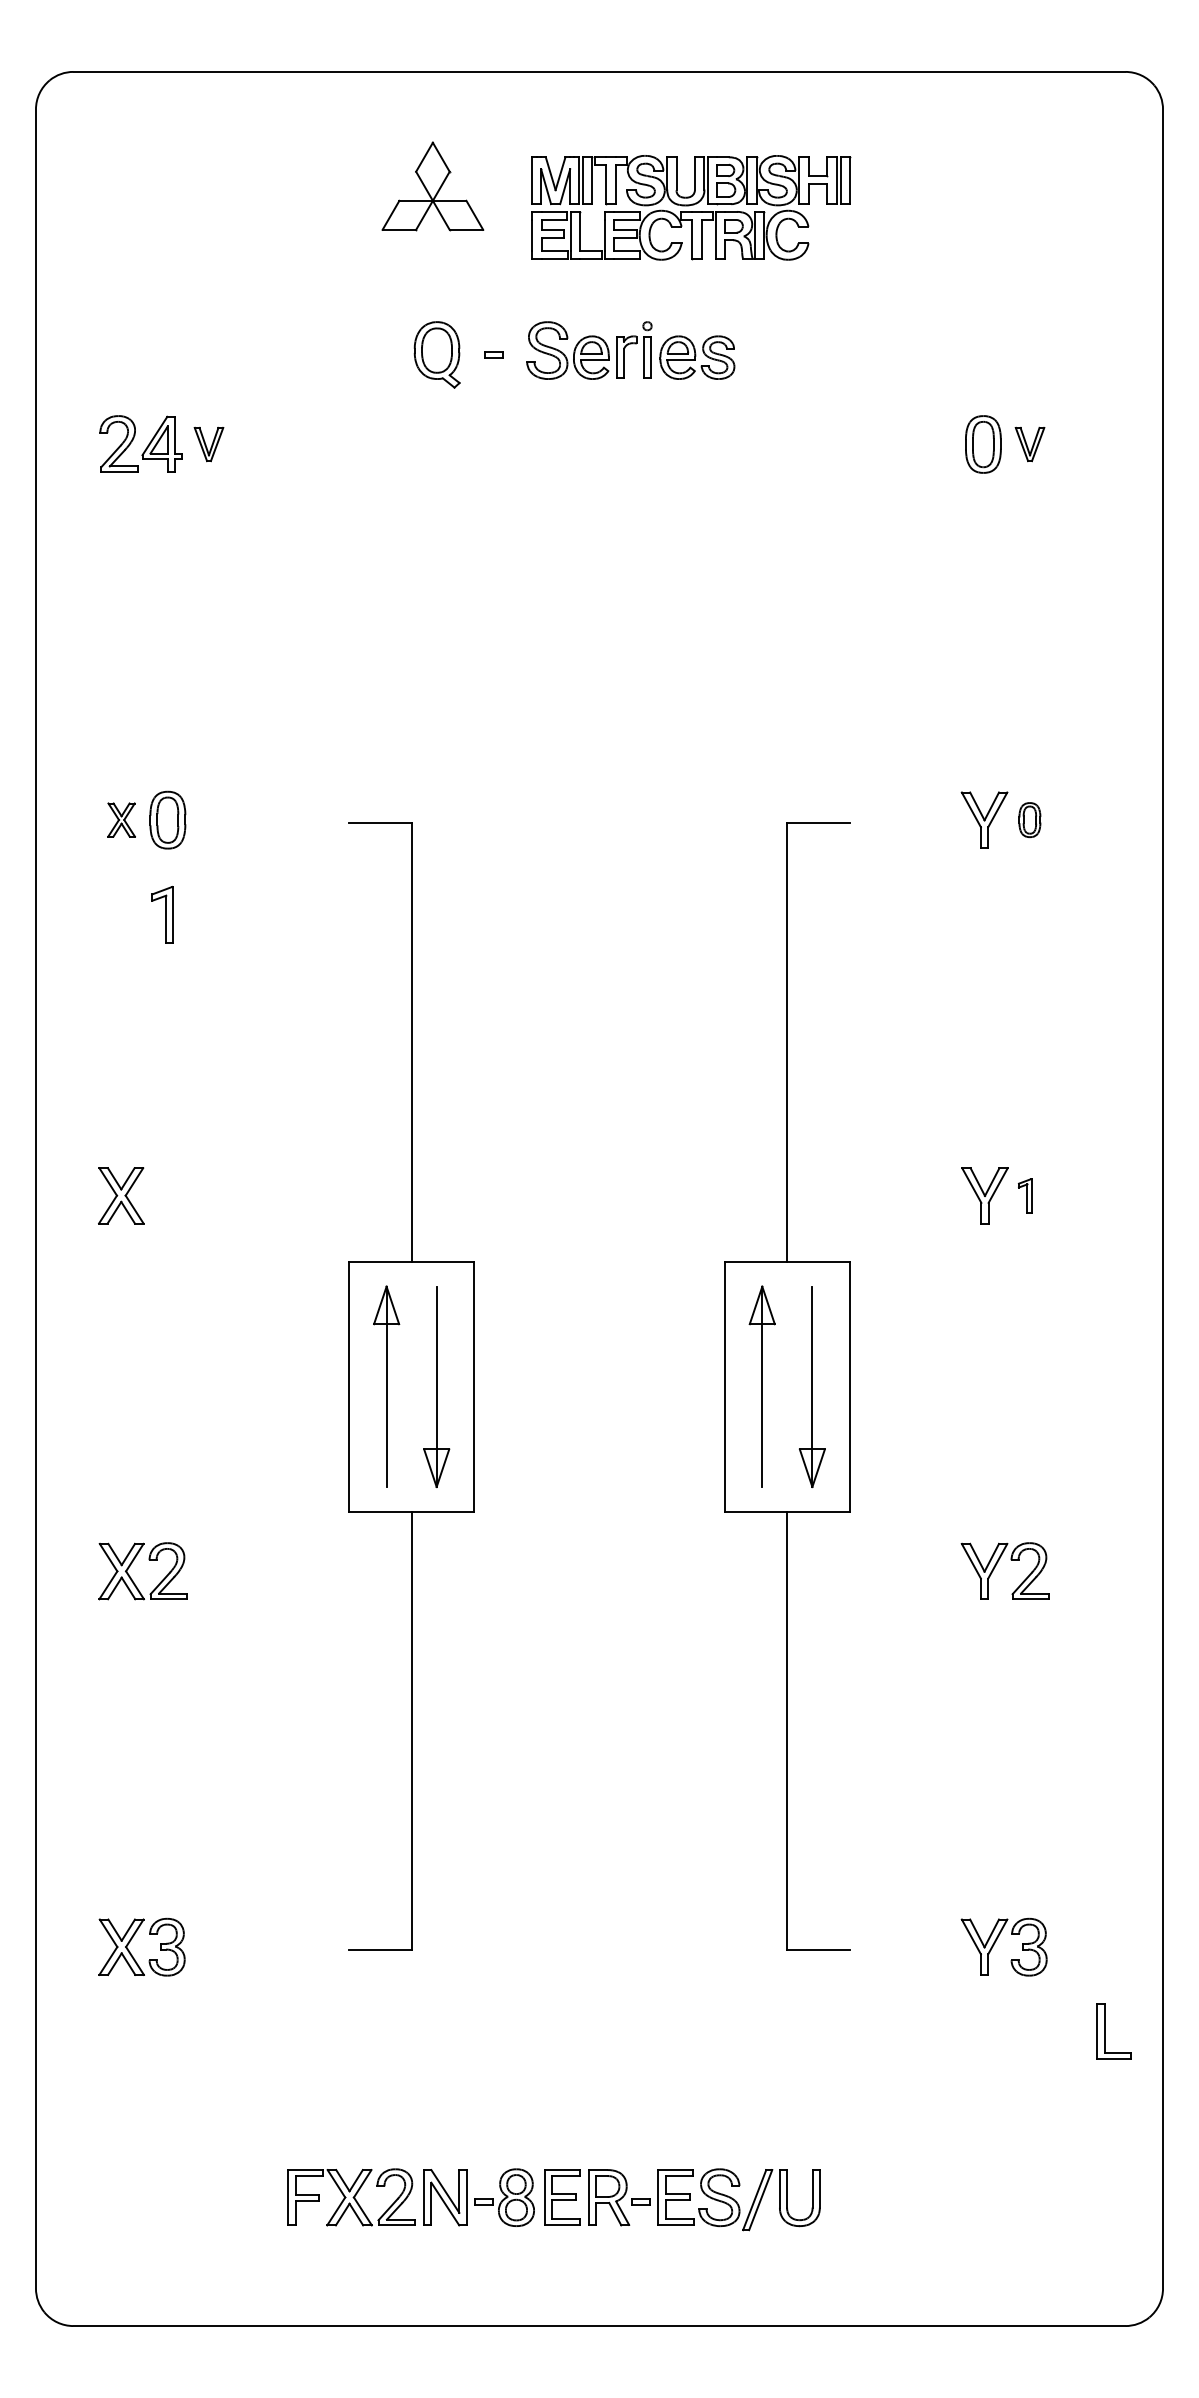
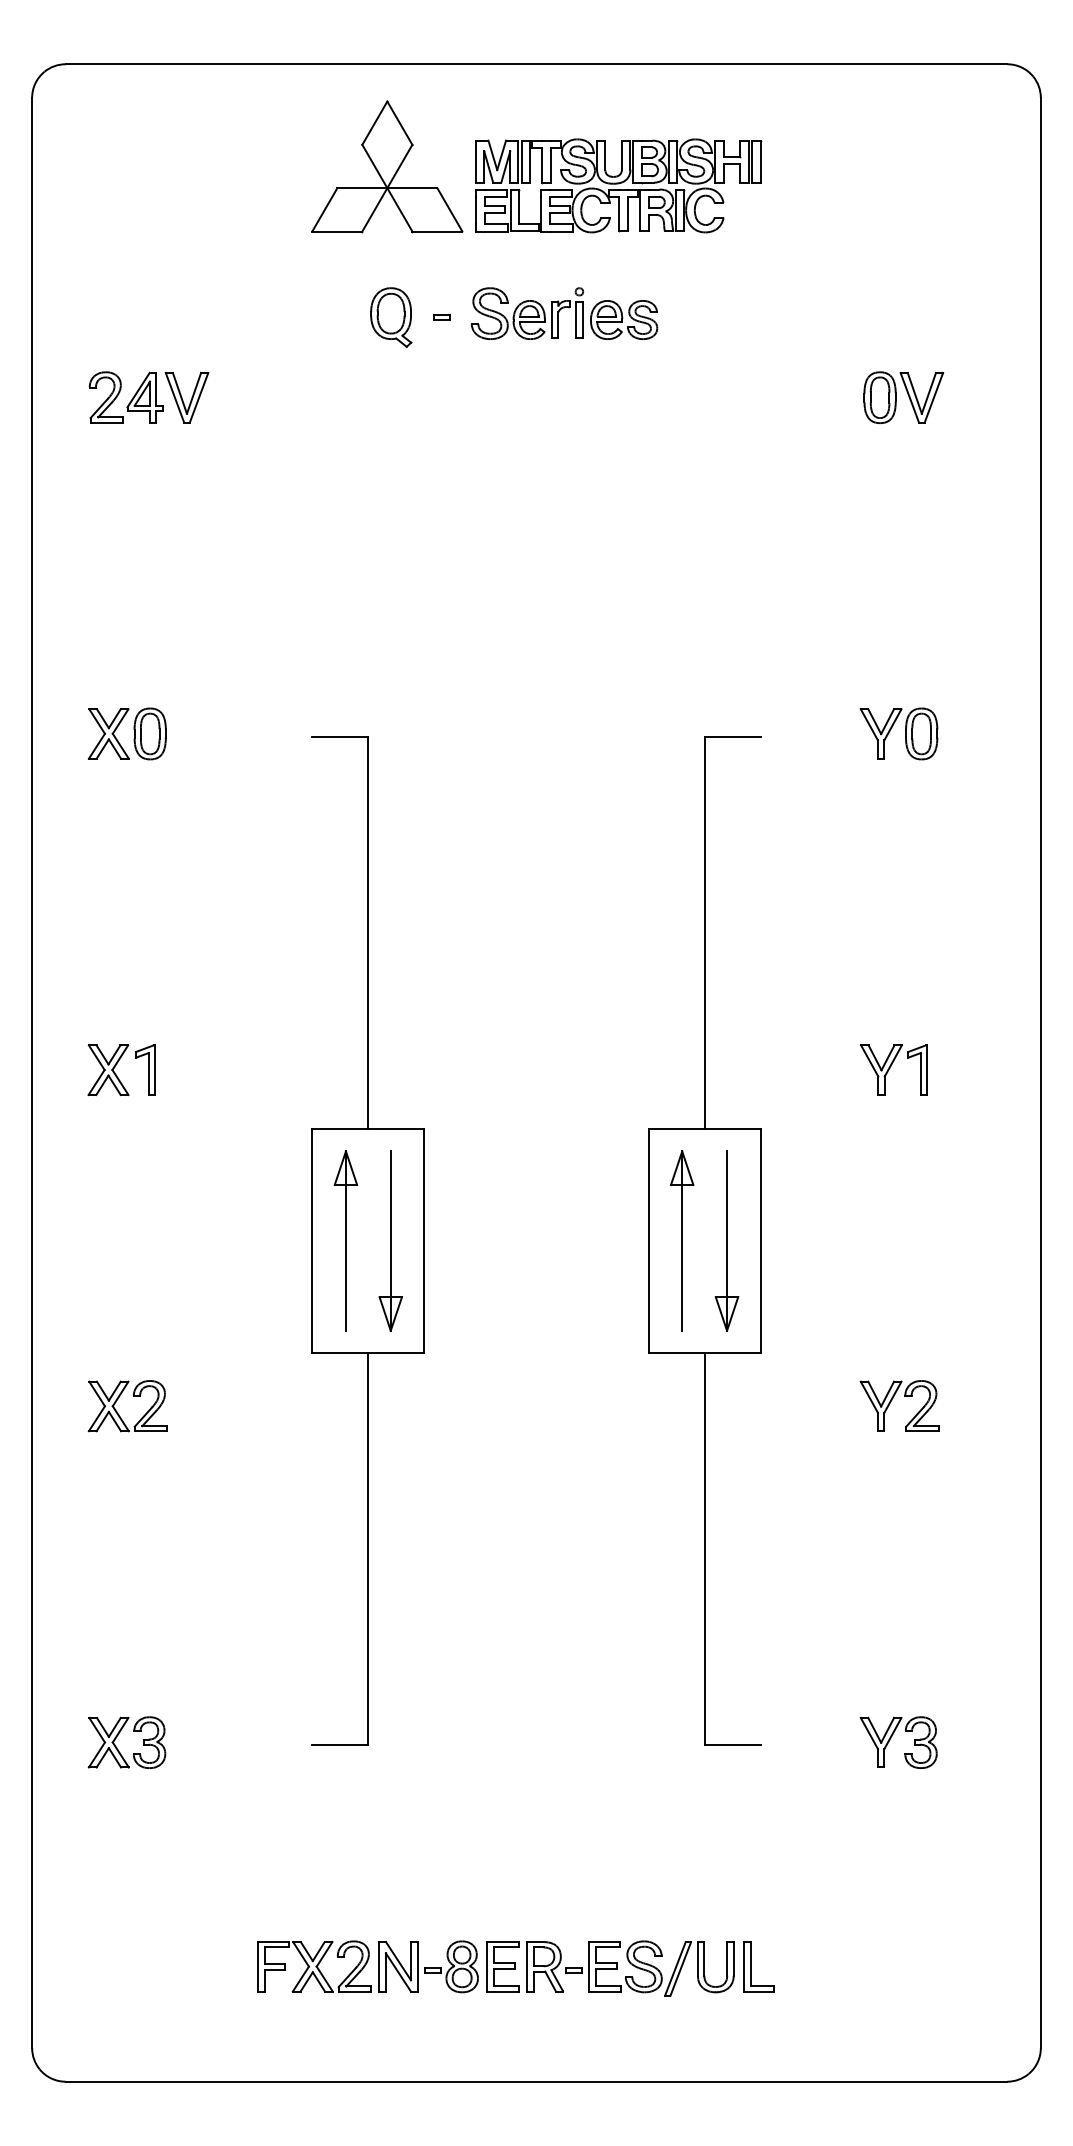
part: (432, 186) -> (387, 166), size x1.67
part: (208, 444) -> (186, 397), size x1.67
part: (1029, 444) -> (921, 397), size x1.67
part: (121, 819) -> (108, 733), size x1.67
part: (1029, 819) -> (921, 733), size x1.67
part: (162, 914) -> (145, 1069), moved
part: (1024, 1195) -> (916, 1069), size x1.67
part: (1105, 2031) -> (751, 1966), moved

